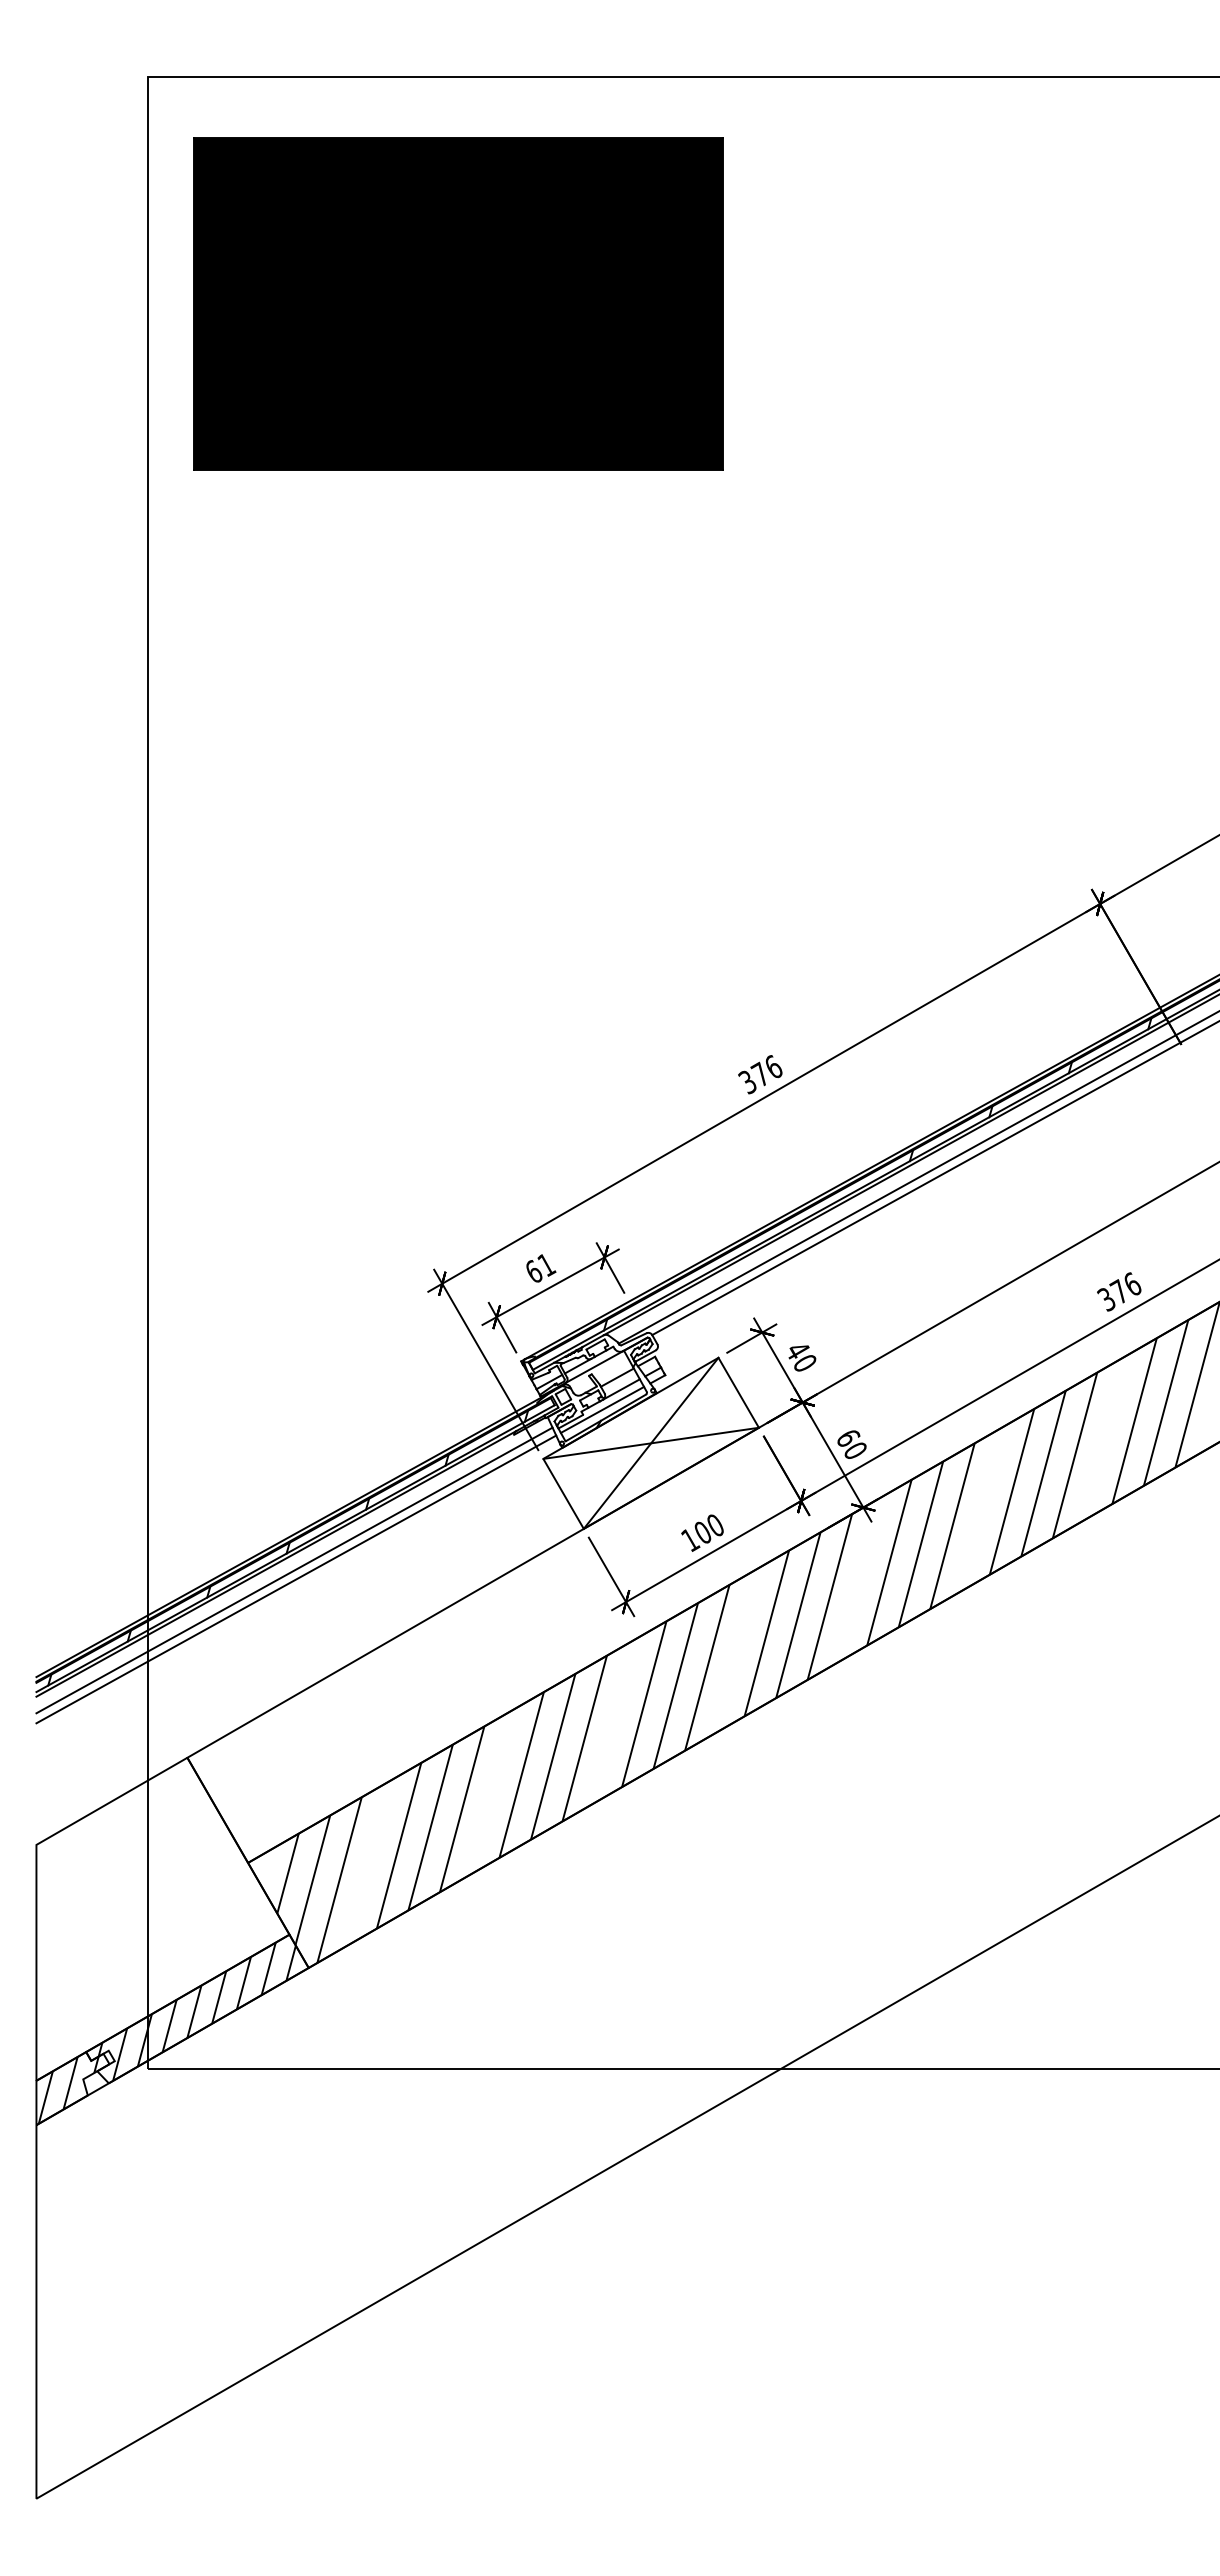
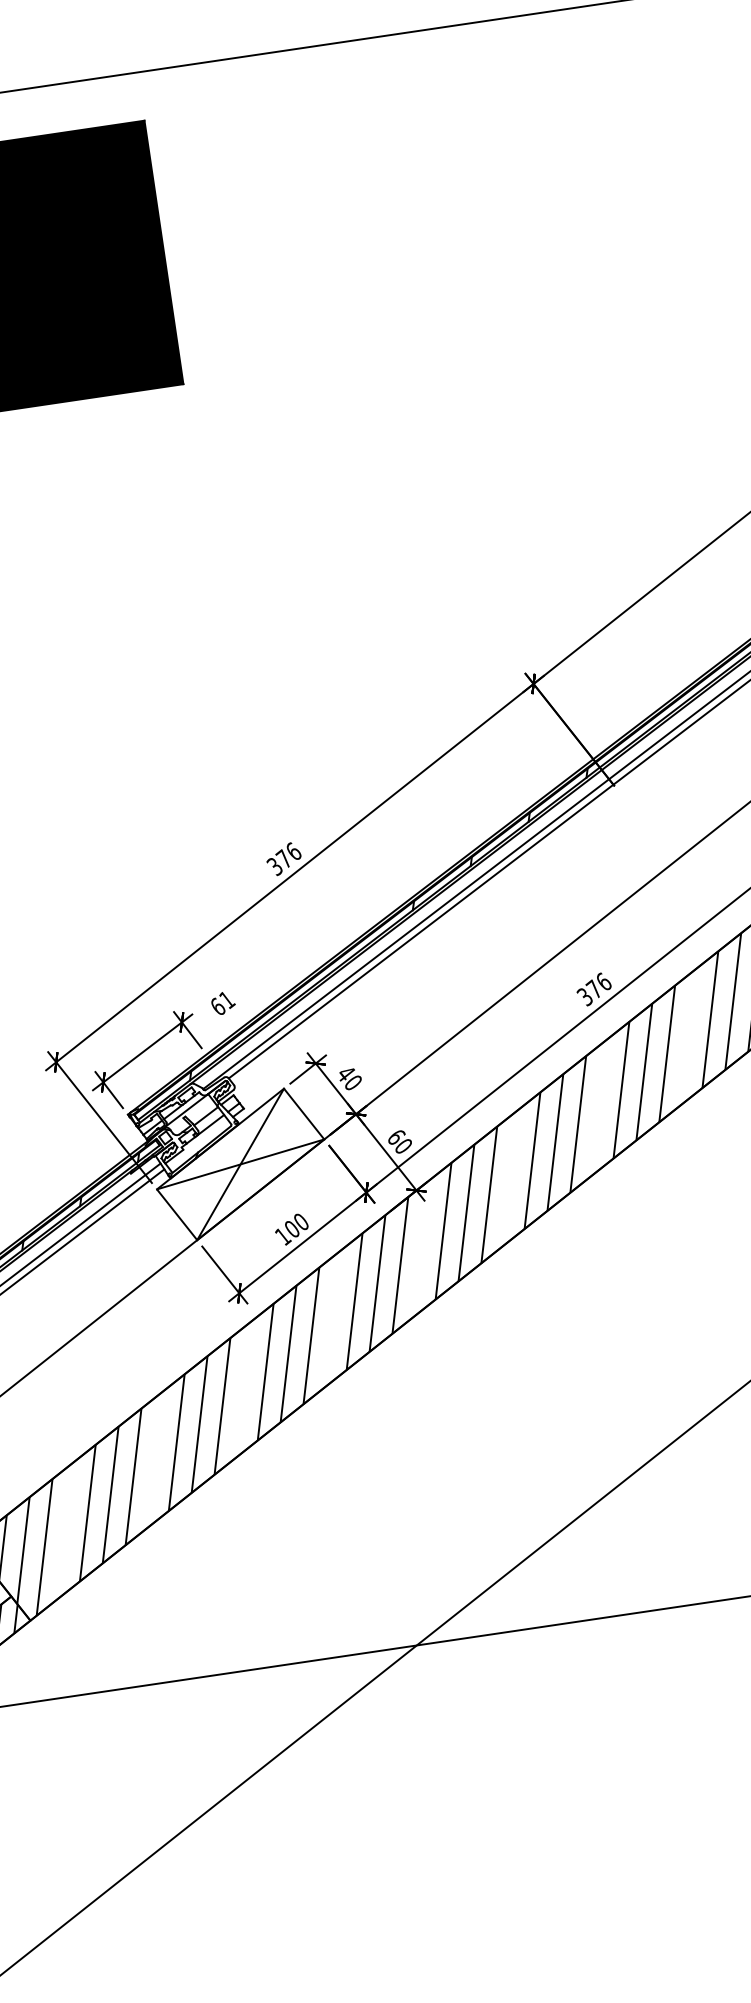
text: (541, 1268) -> (223, 1003), moved
line: (602, 1409) -> (198, 1143), removed

